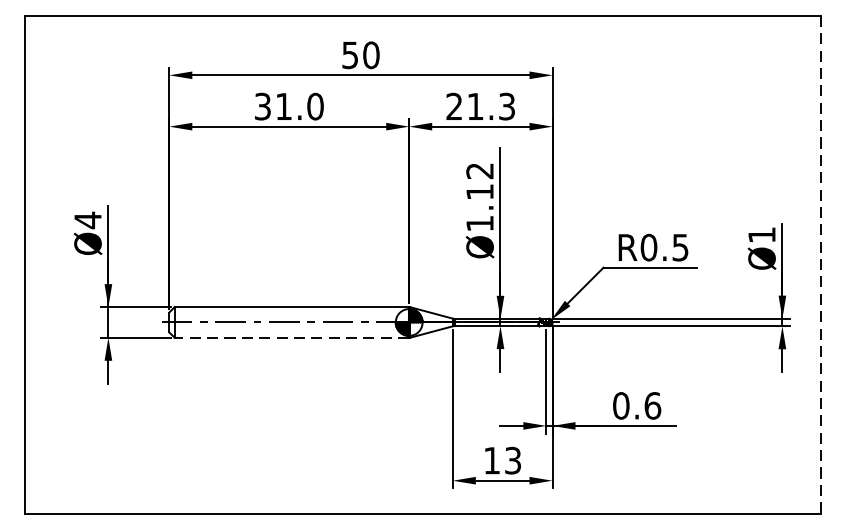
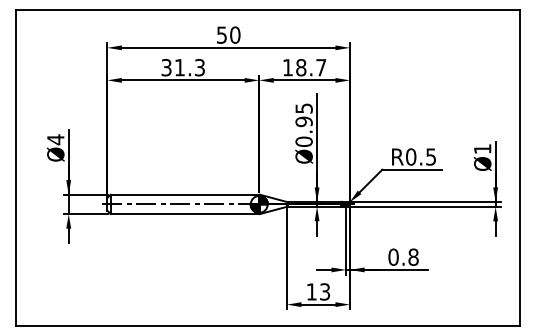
text: (314, 106) -> (199, 67), 31.0 -> 31.3
text: (480, 106) -> (304, 67), 21.3 -> 18.7
text: (479, 197) -> (303, 125), Ø1.12 -> Ø0.95
line: (820, 265) -> (519, 168), dashed -> solid
line: (291, 338) -> (184, 214), dashed -> solid
text: (652, 404) -> (413, 256), 0.6 -> 0.8

